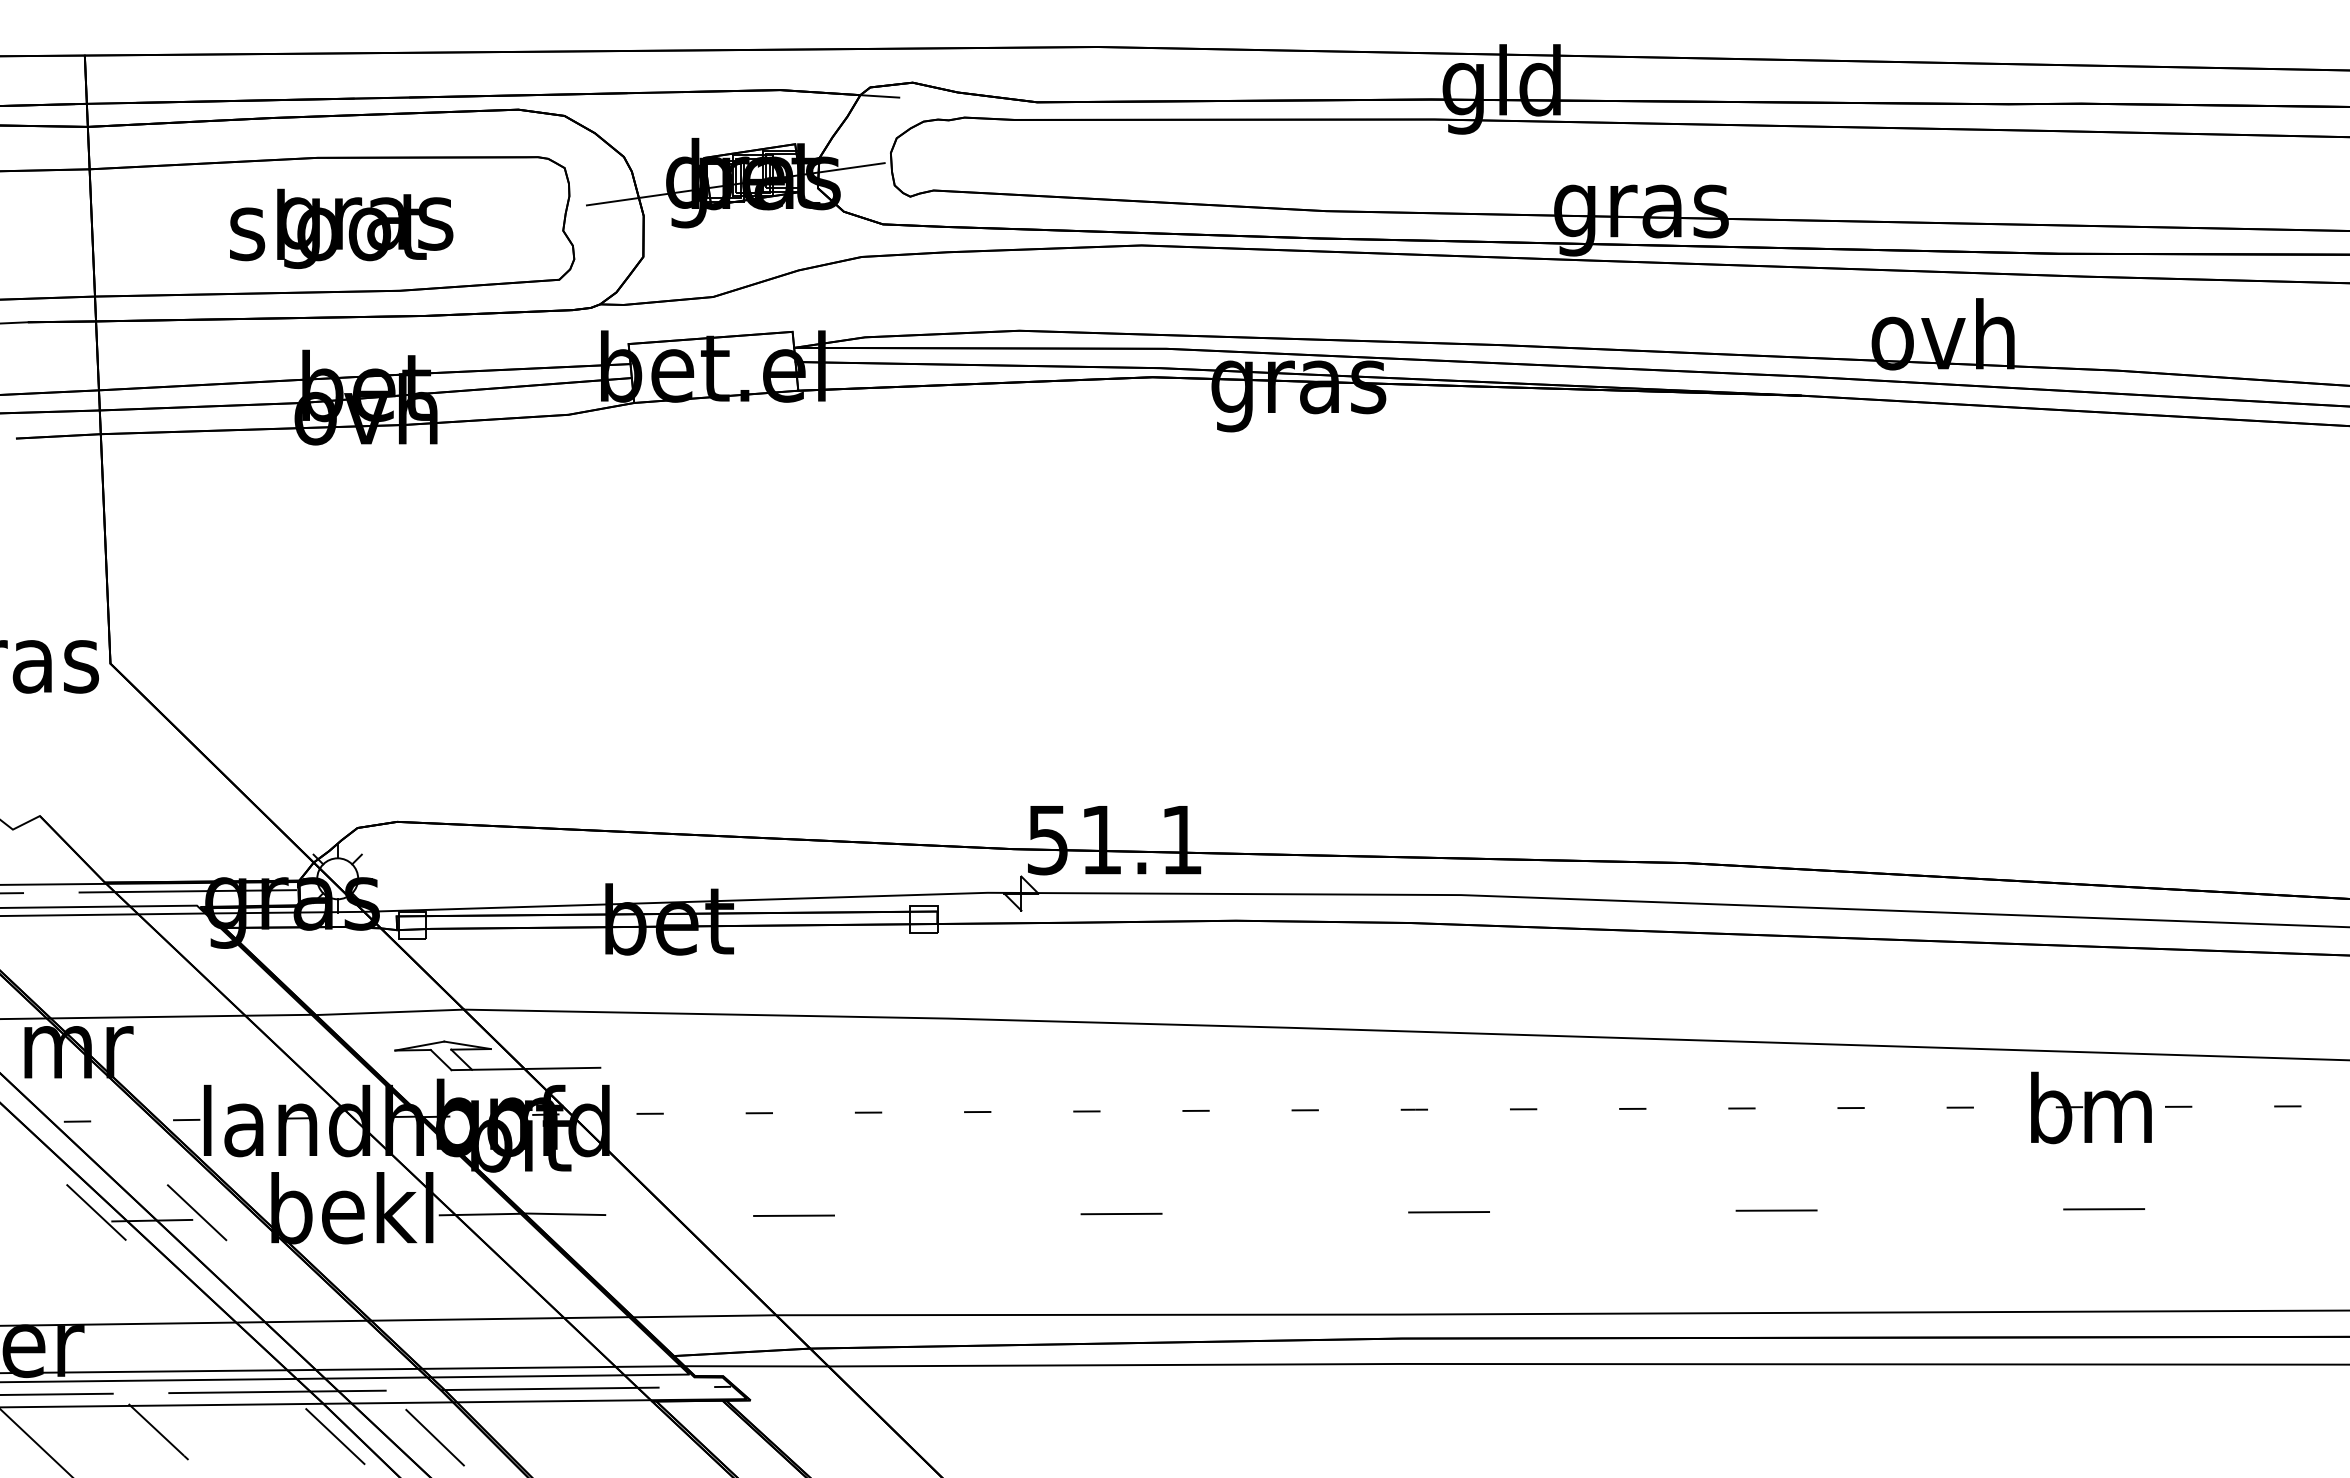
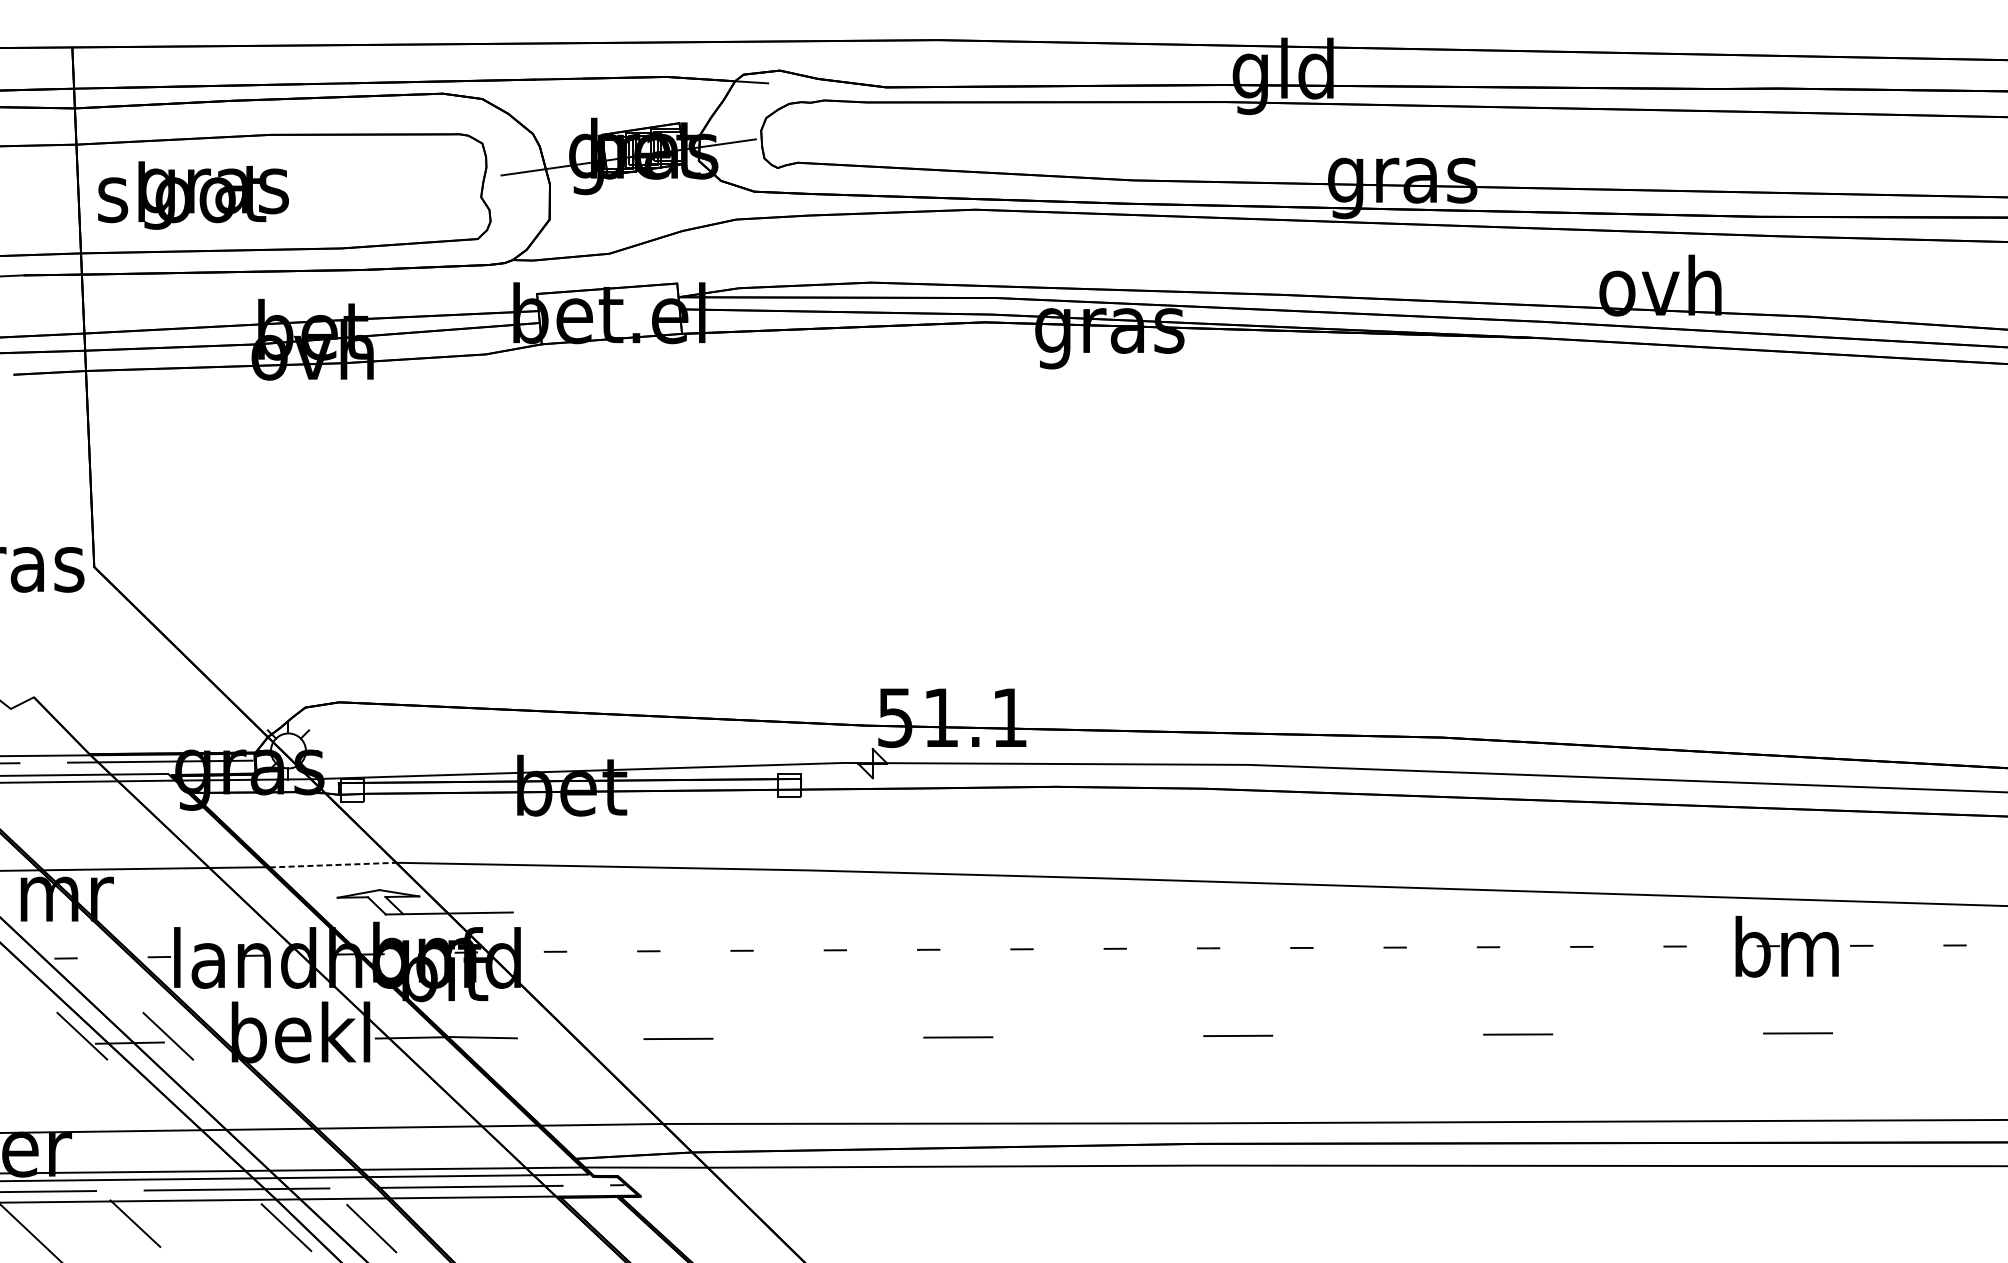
text: (341, 228) -> (193, 195), moved
line: (390, 1012) -> (333, 865), solid -> dashed

